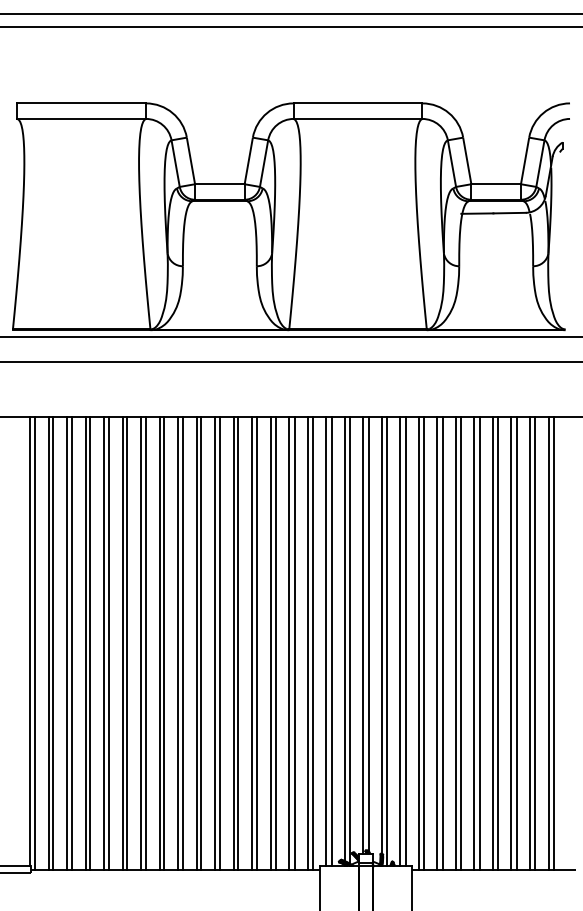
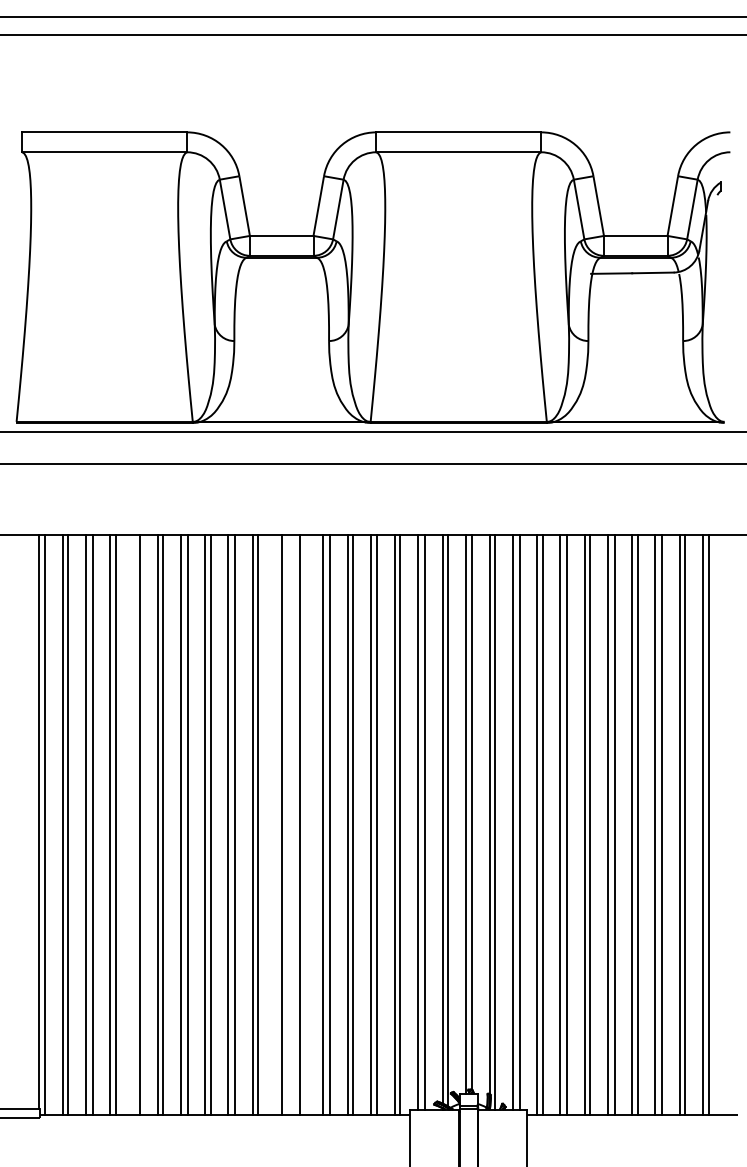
line: (104, 643) -> (133, 824), removed
line: (215, 643) -> (276, 824), removed
line: (238, 643) -> (305, 824), removed

